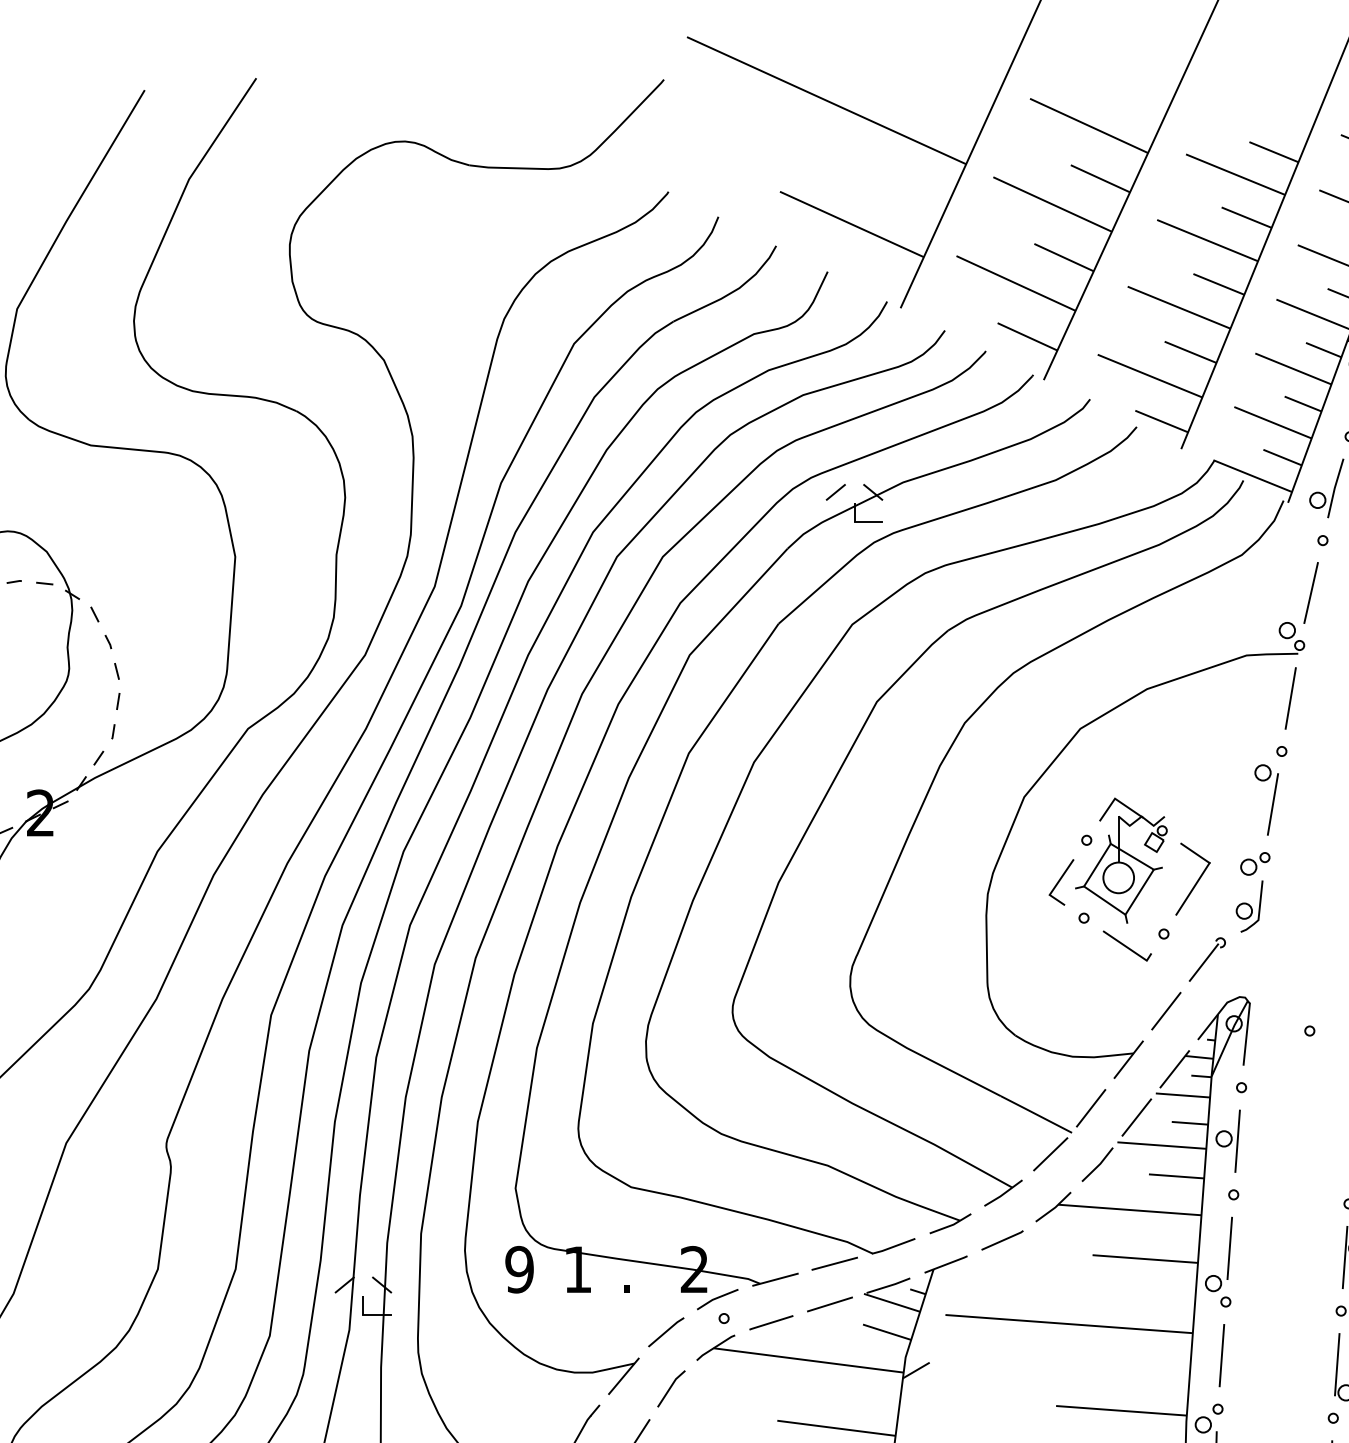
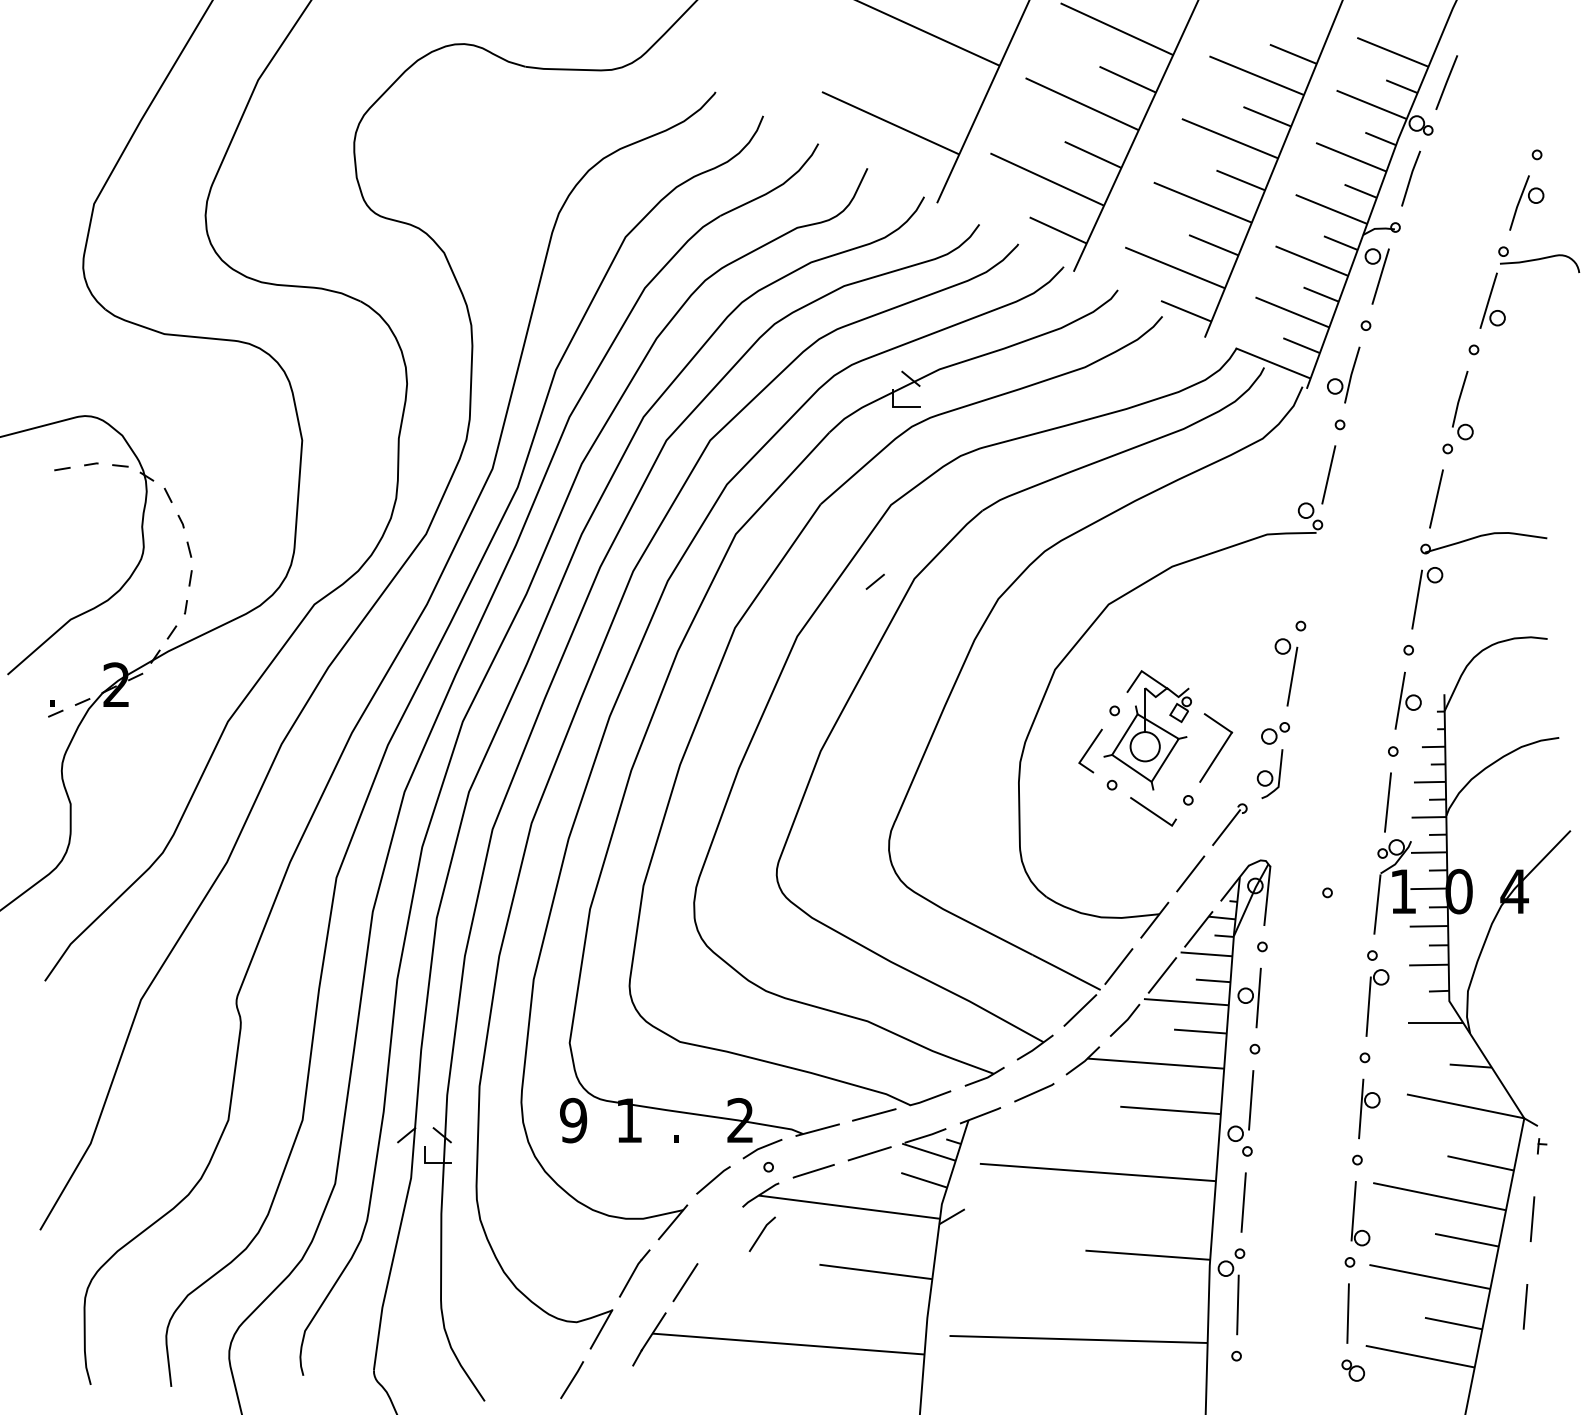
line: (835, 491) -> (874, 581), moved
line: (1290, 698) -> (1309, 575), removed
line: (670, 1388) -> (761, 1233), moved

